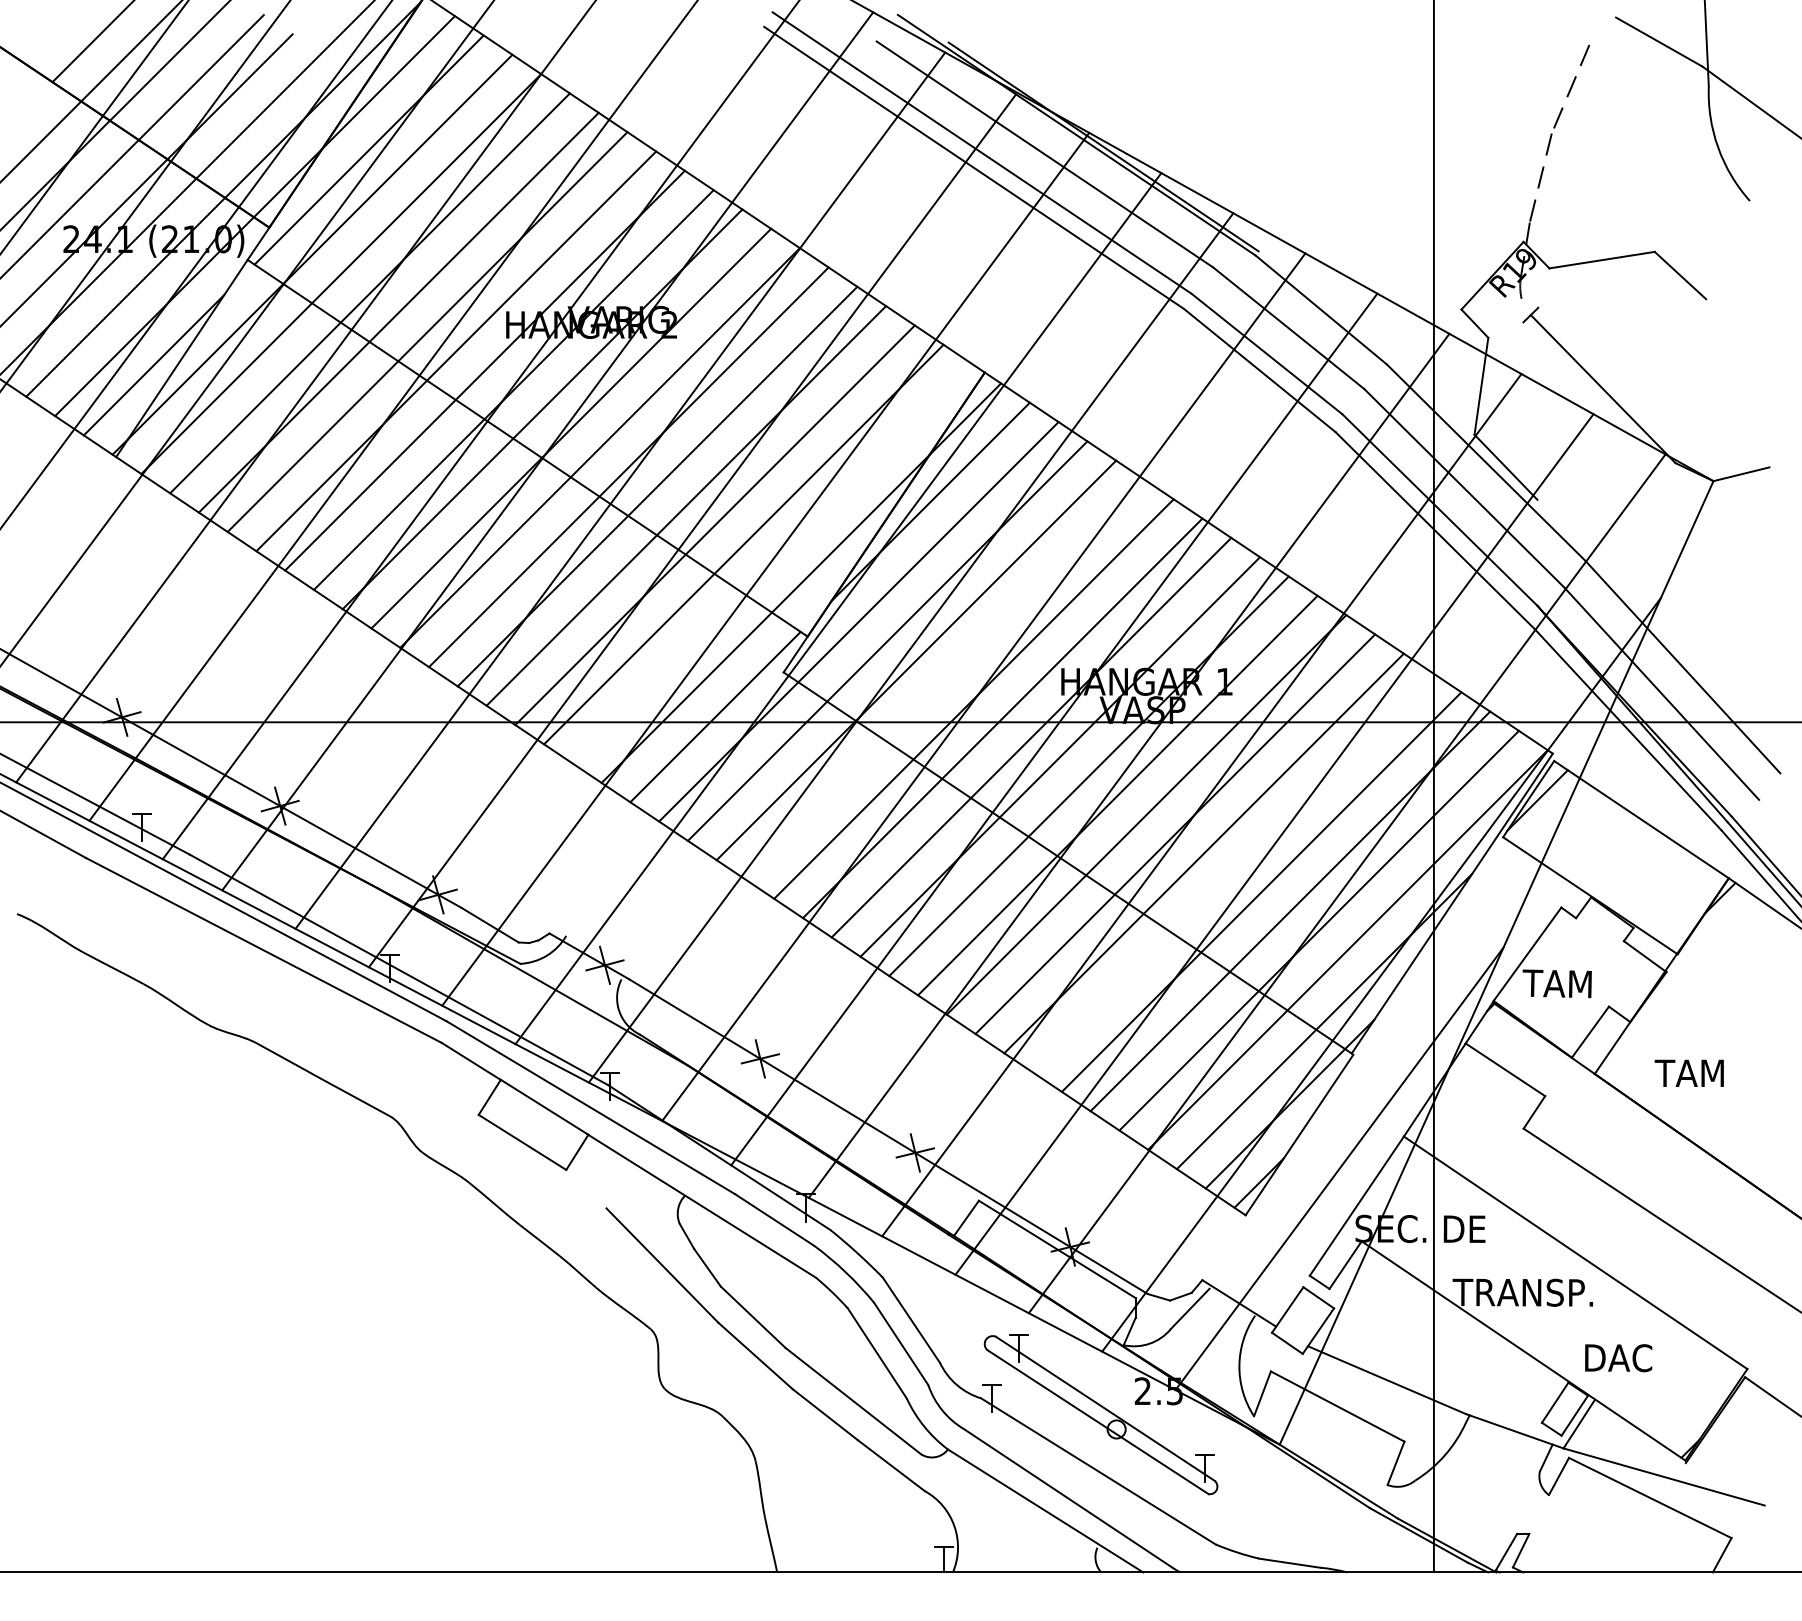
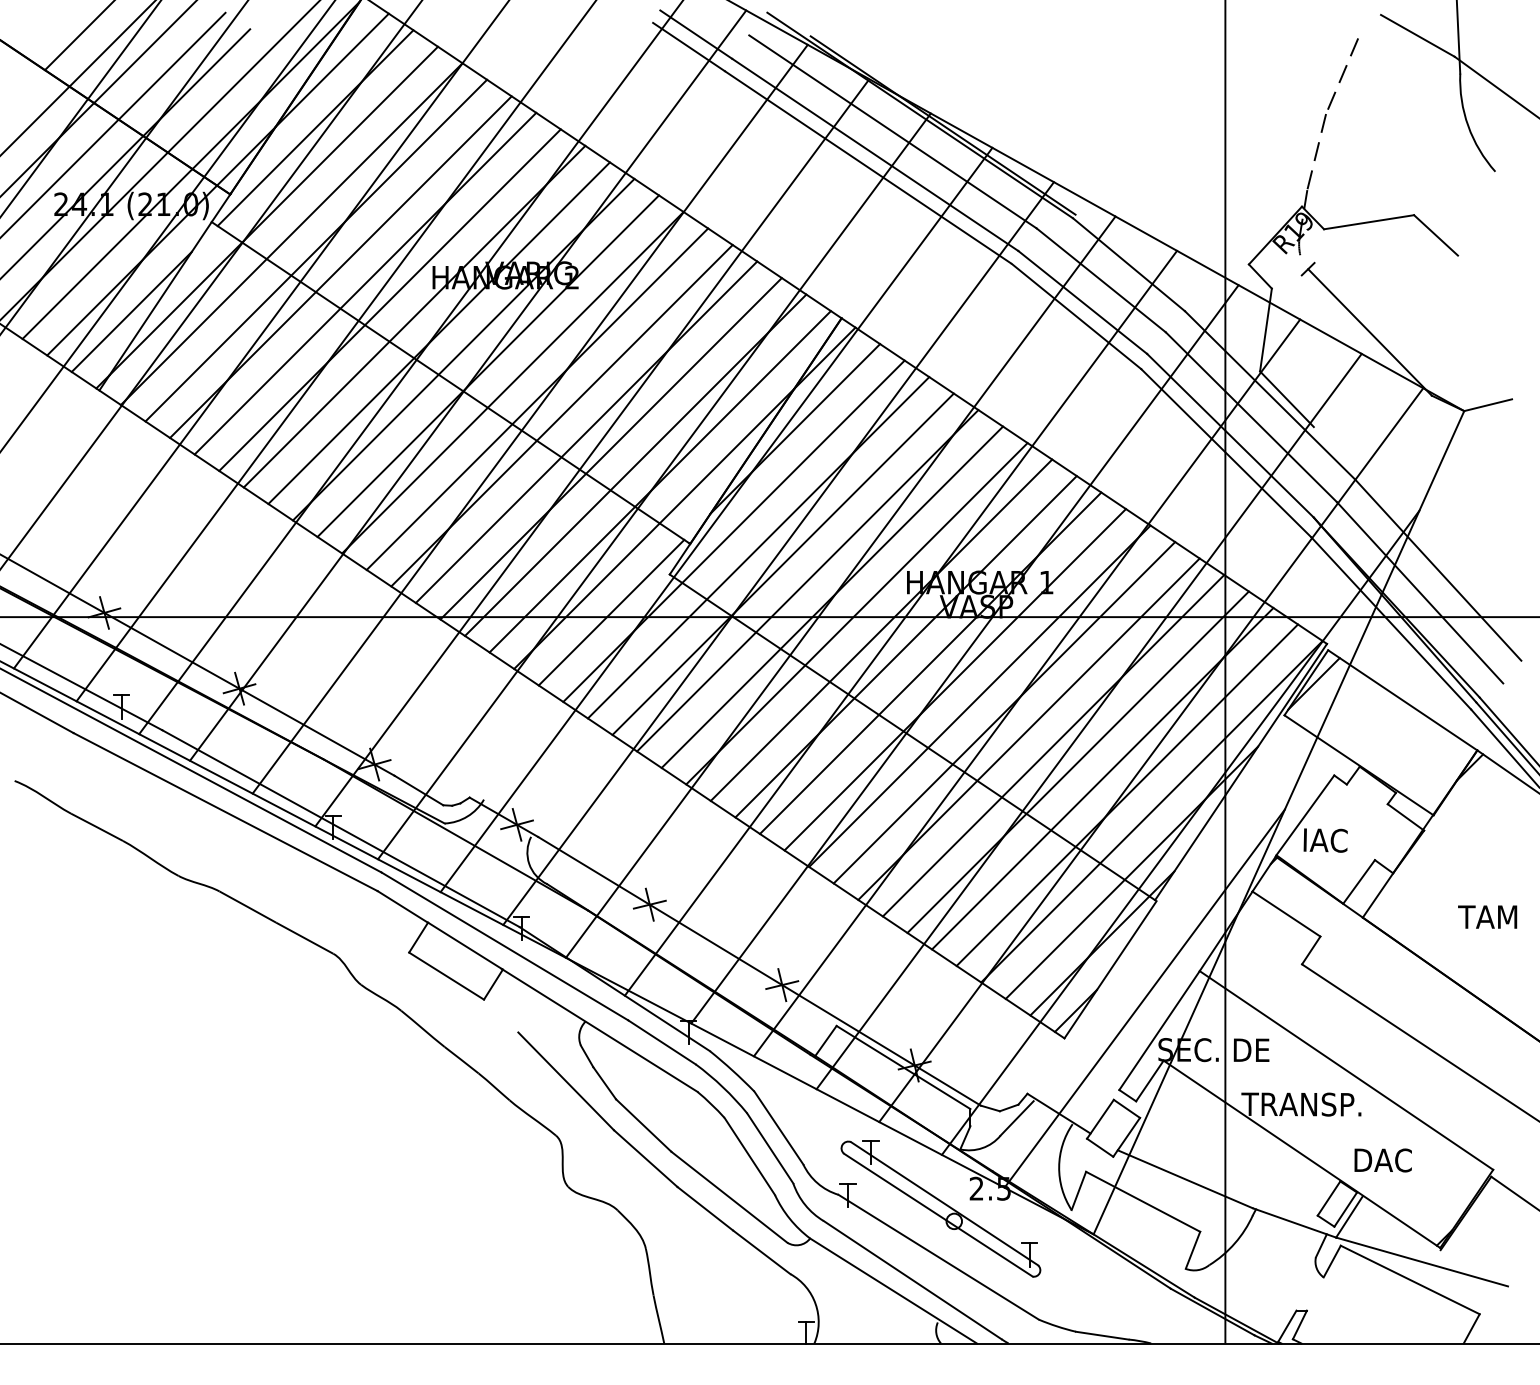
line: (771, 563) -> (659, 481), added
line: (944, 679) -> (807, 580), added
line: (1232, 872) -> (1053, 745), added
text: (1556, 983) -> (1330, 840), TAM -> IAC
text: (1689, 1072) -> (1487, 916), moved

